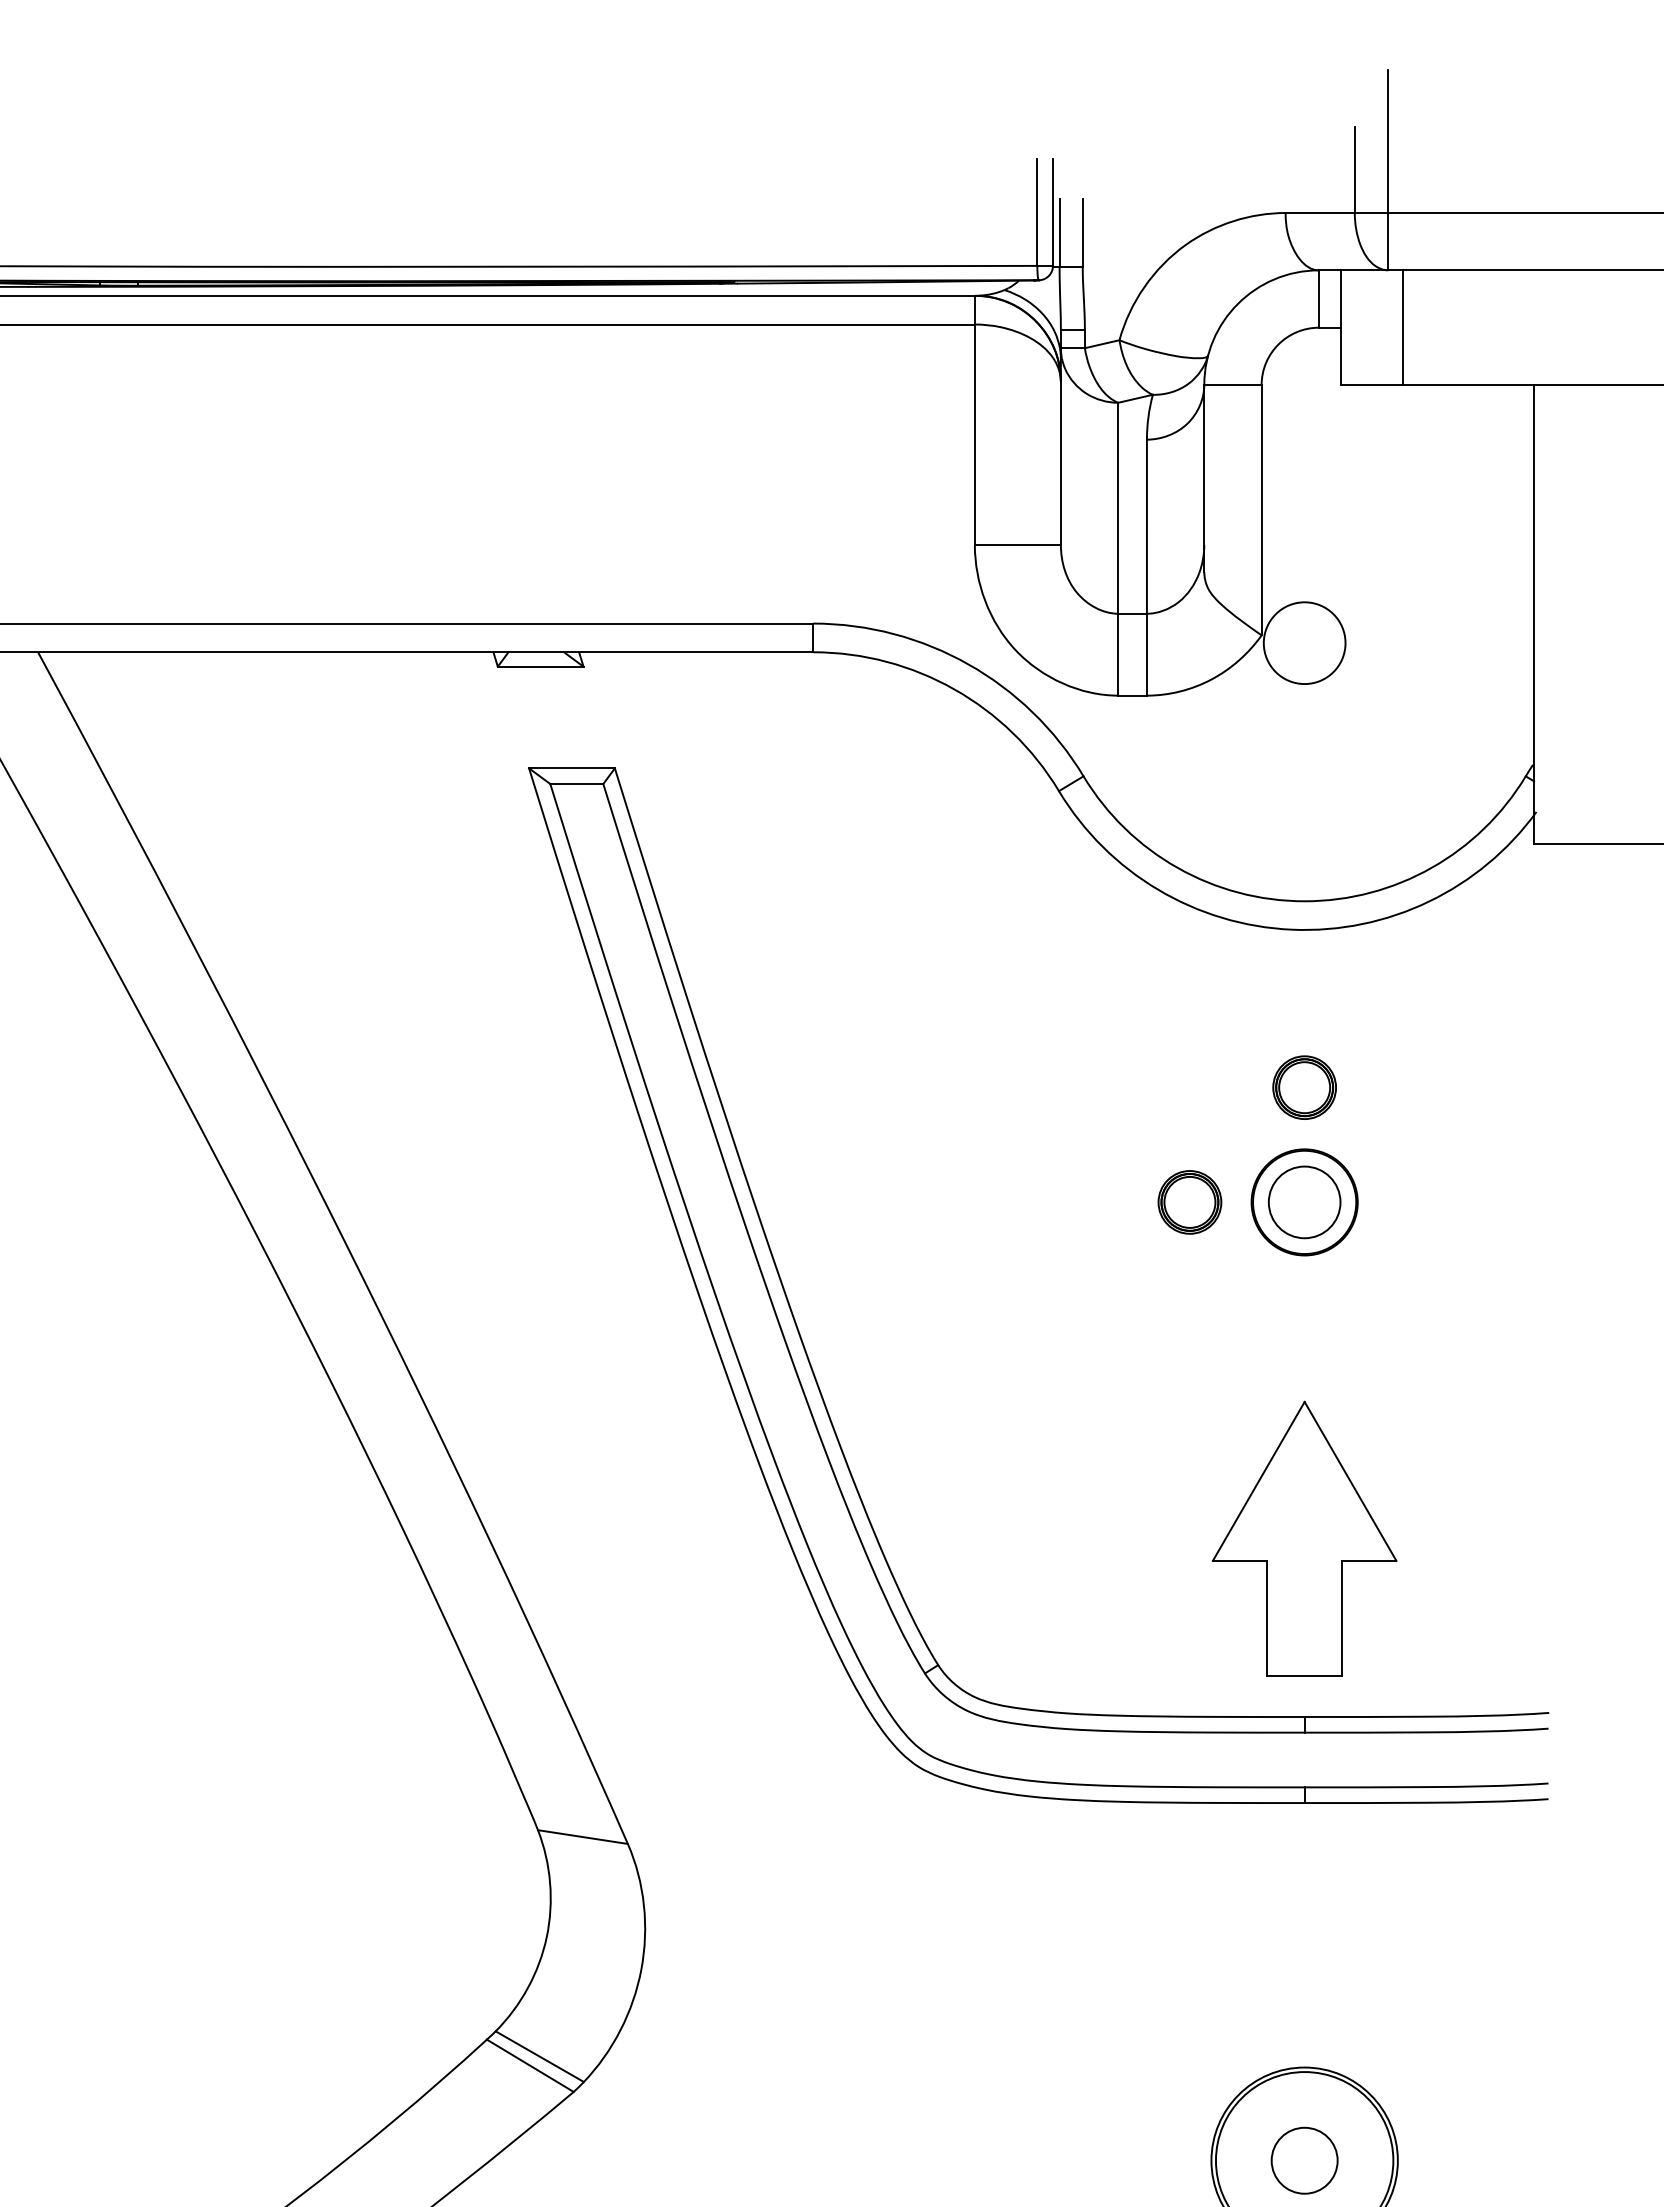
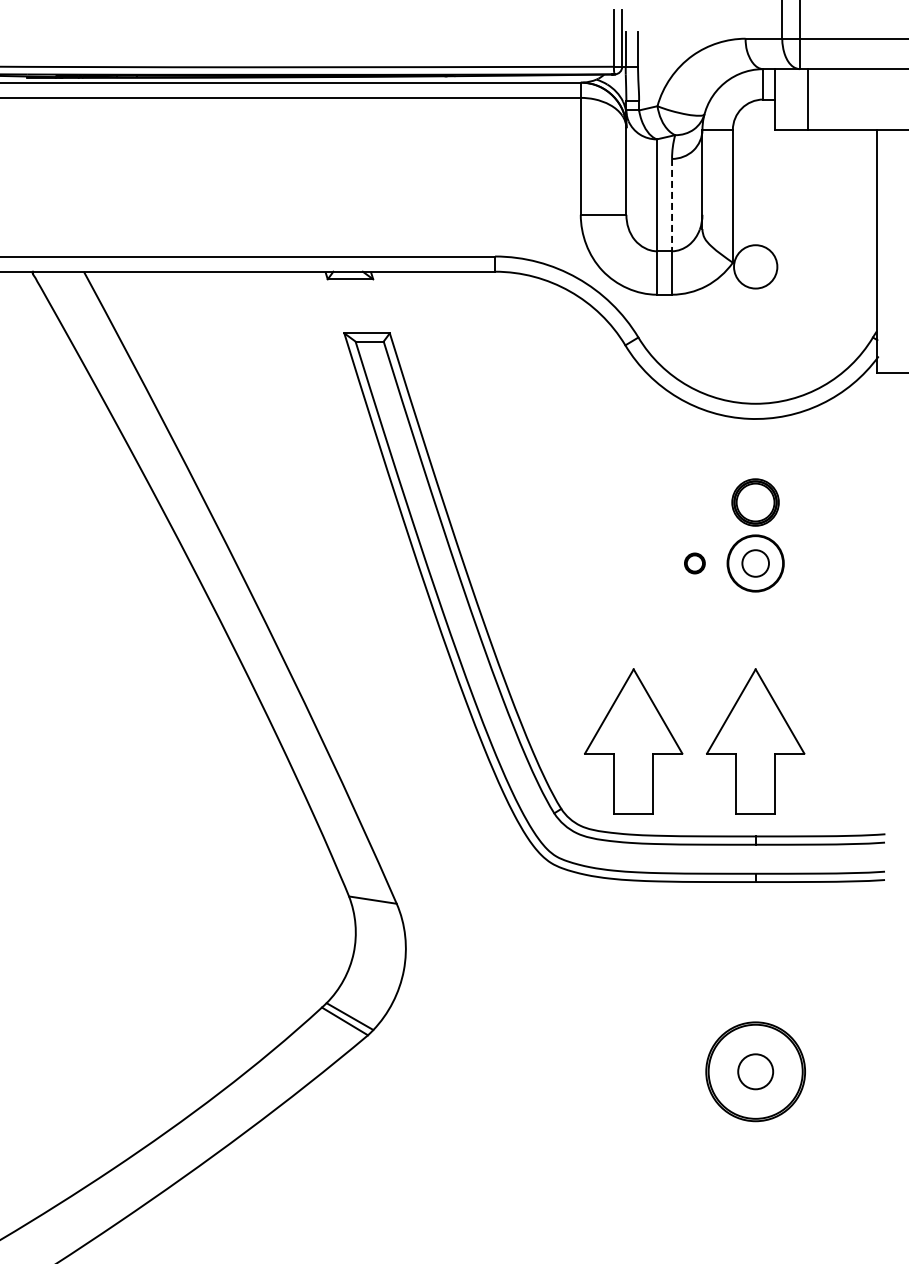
line: (1147, 527) -> (672, 205), solid -> dashed
part: (1304, 1087) -> (755, 502), size x1.4
part: (1189, 1202) -> (694, 563), size x0.6
circle: (1304, 1202) -> (755, 563), size x0.7
part: (1074, 1537) -> (633, 741), added

